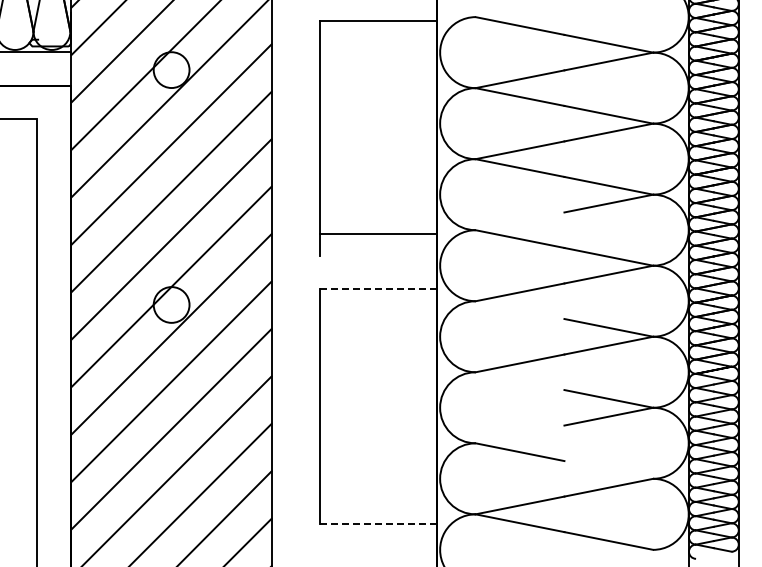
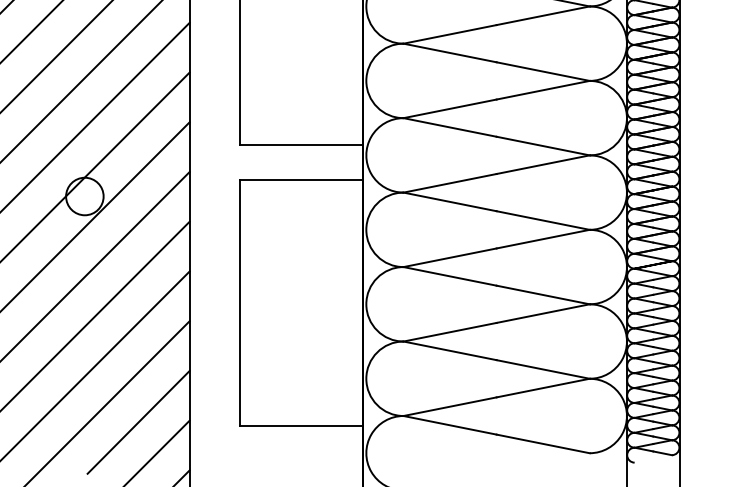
line: (519, 221) -> (449, 109), added
line: (378, 233) -> (301, 144), moved
line: (378, 289) -> (301, 180), dashed -> solid
line: (519, 310) -> (449, 202), added
line: (519, 381) -> (449, 276), added
line: (519, 434) -> (449, 332), added
line: (608, 469) -> (542, 368), added
line: (378, 523) -> (301, 425), dashed -> solid

